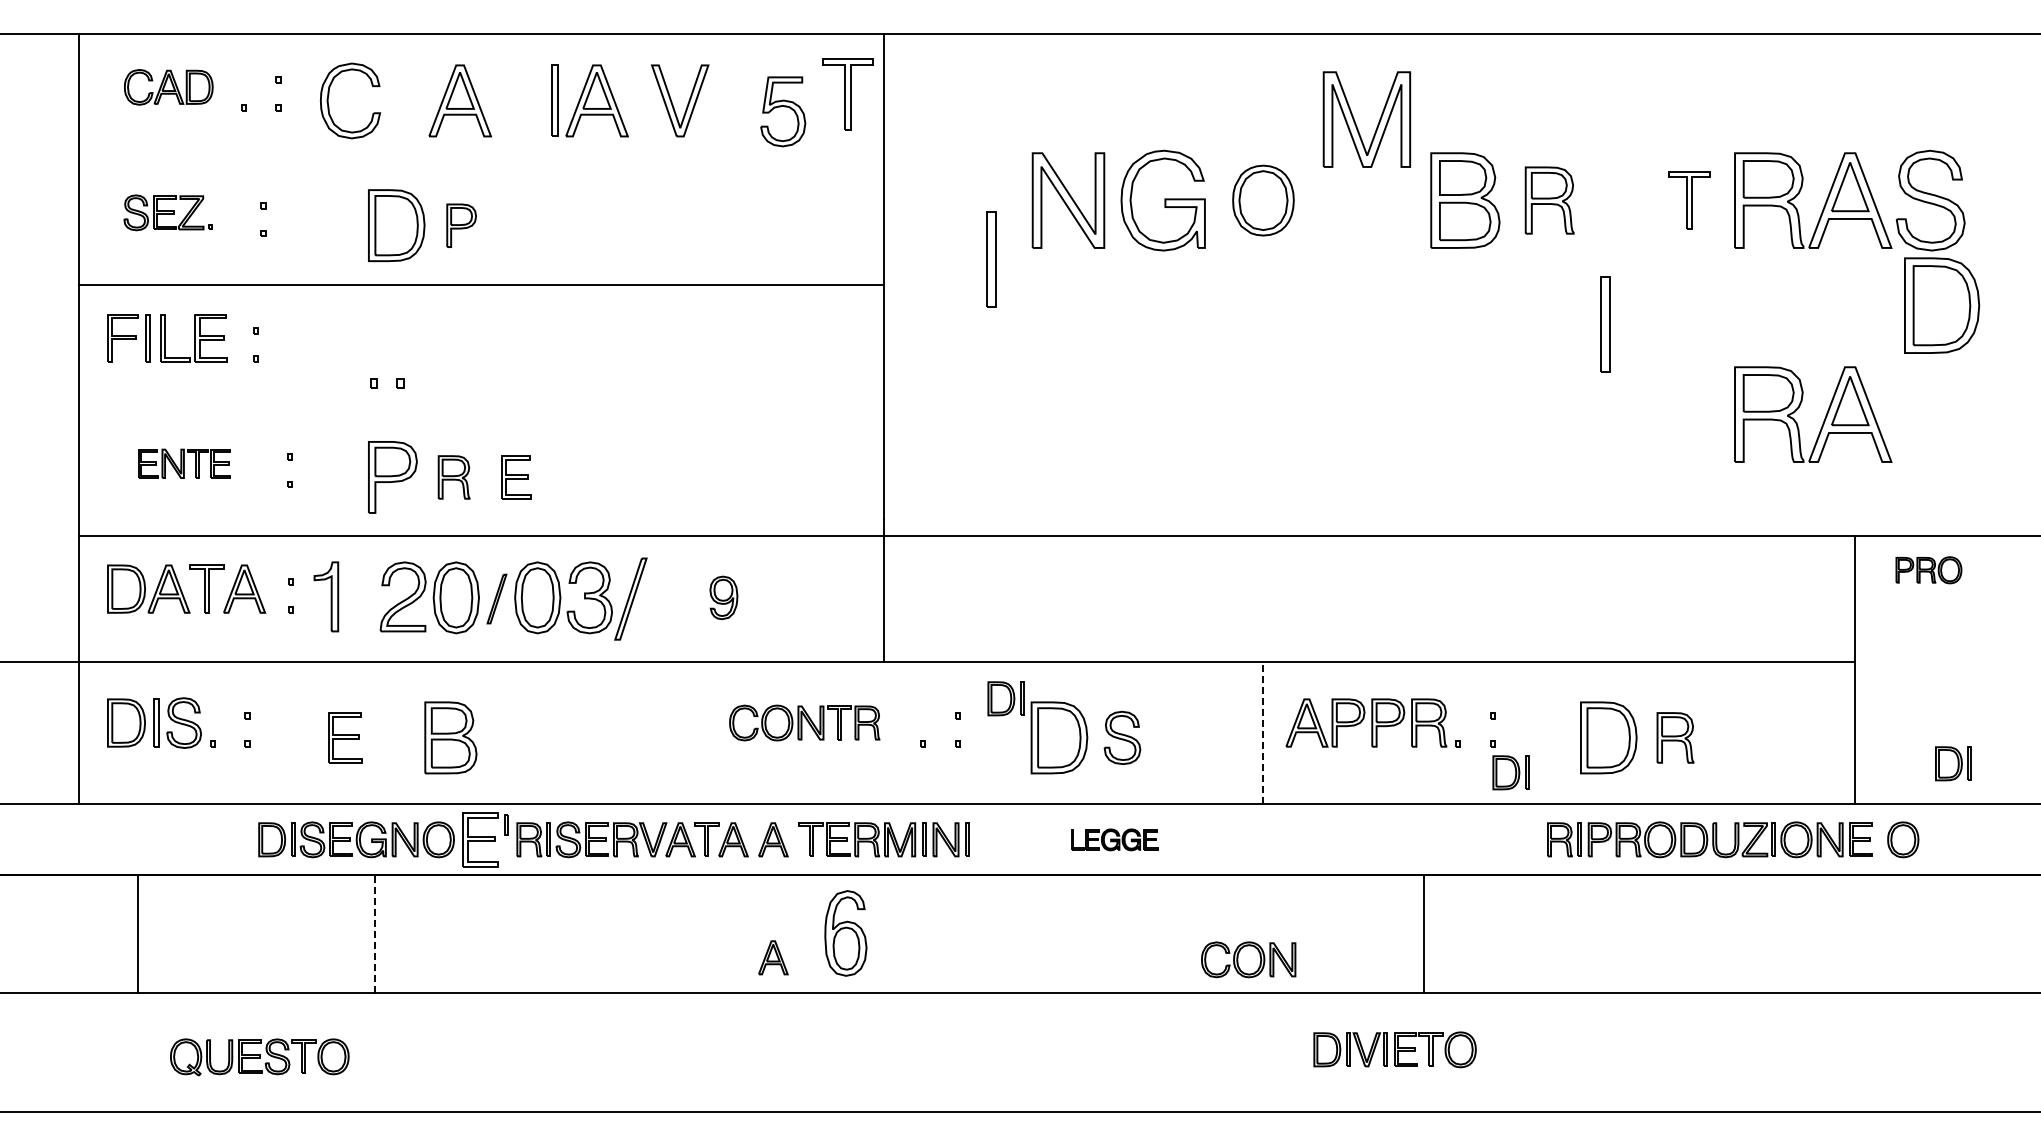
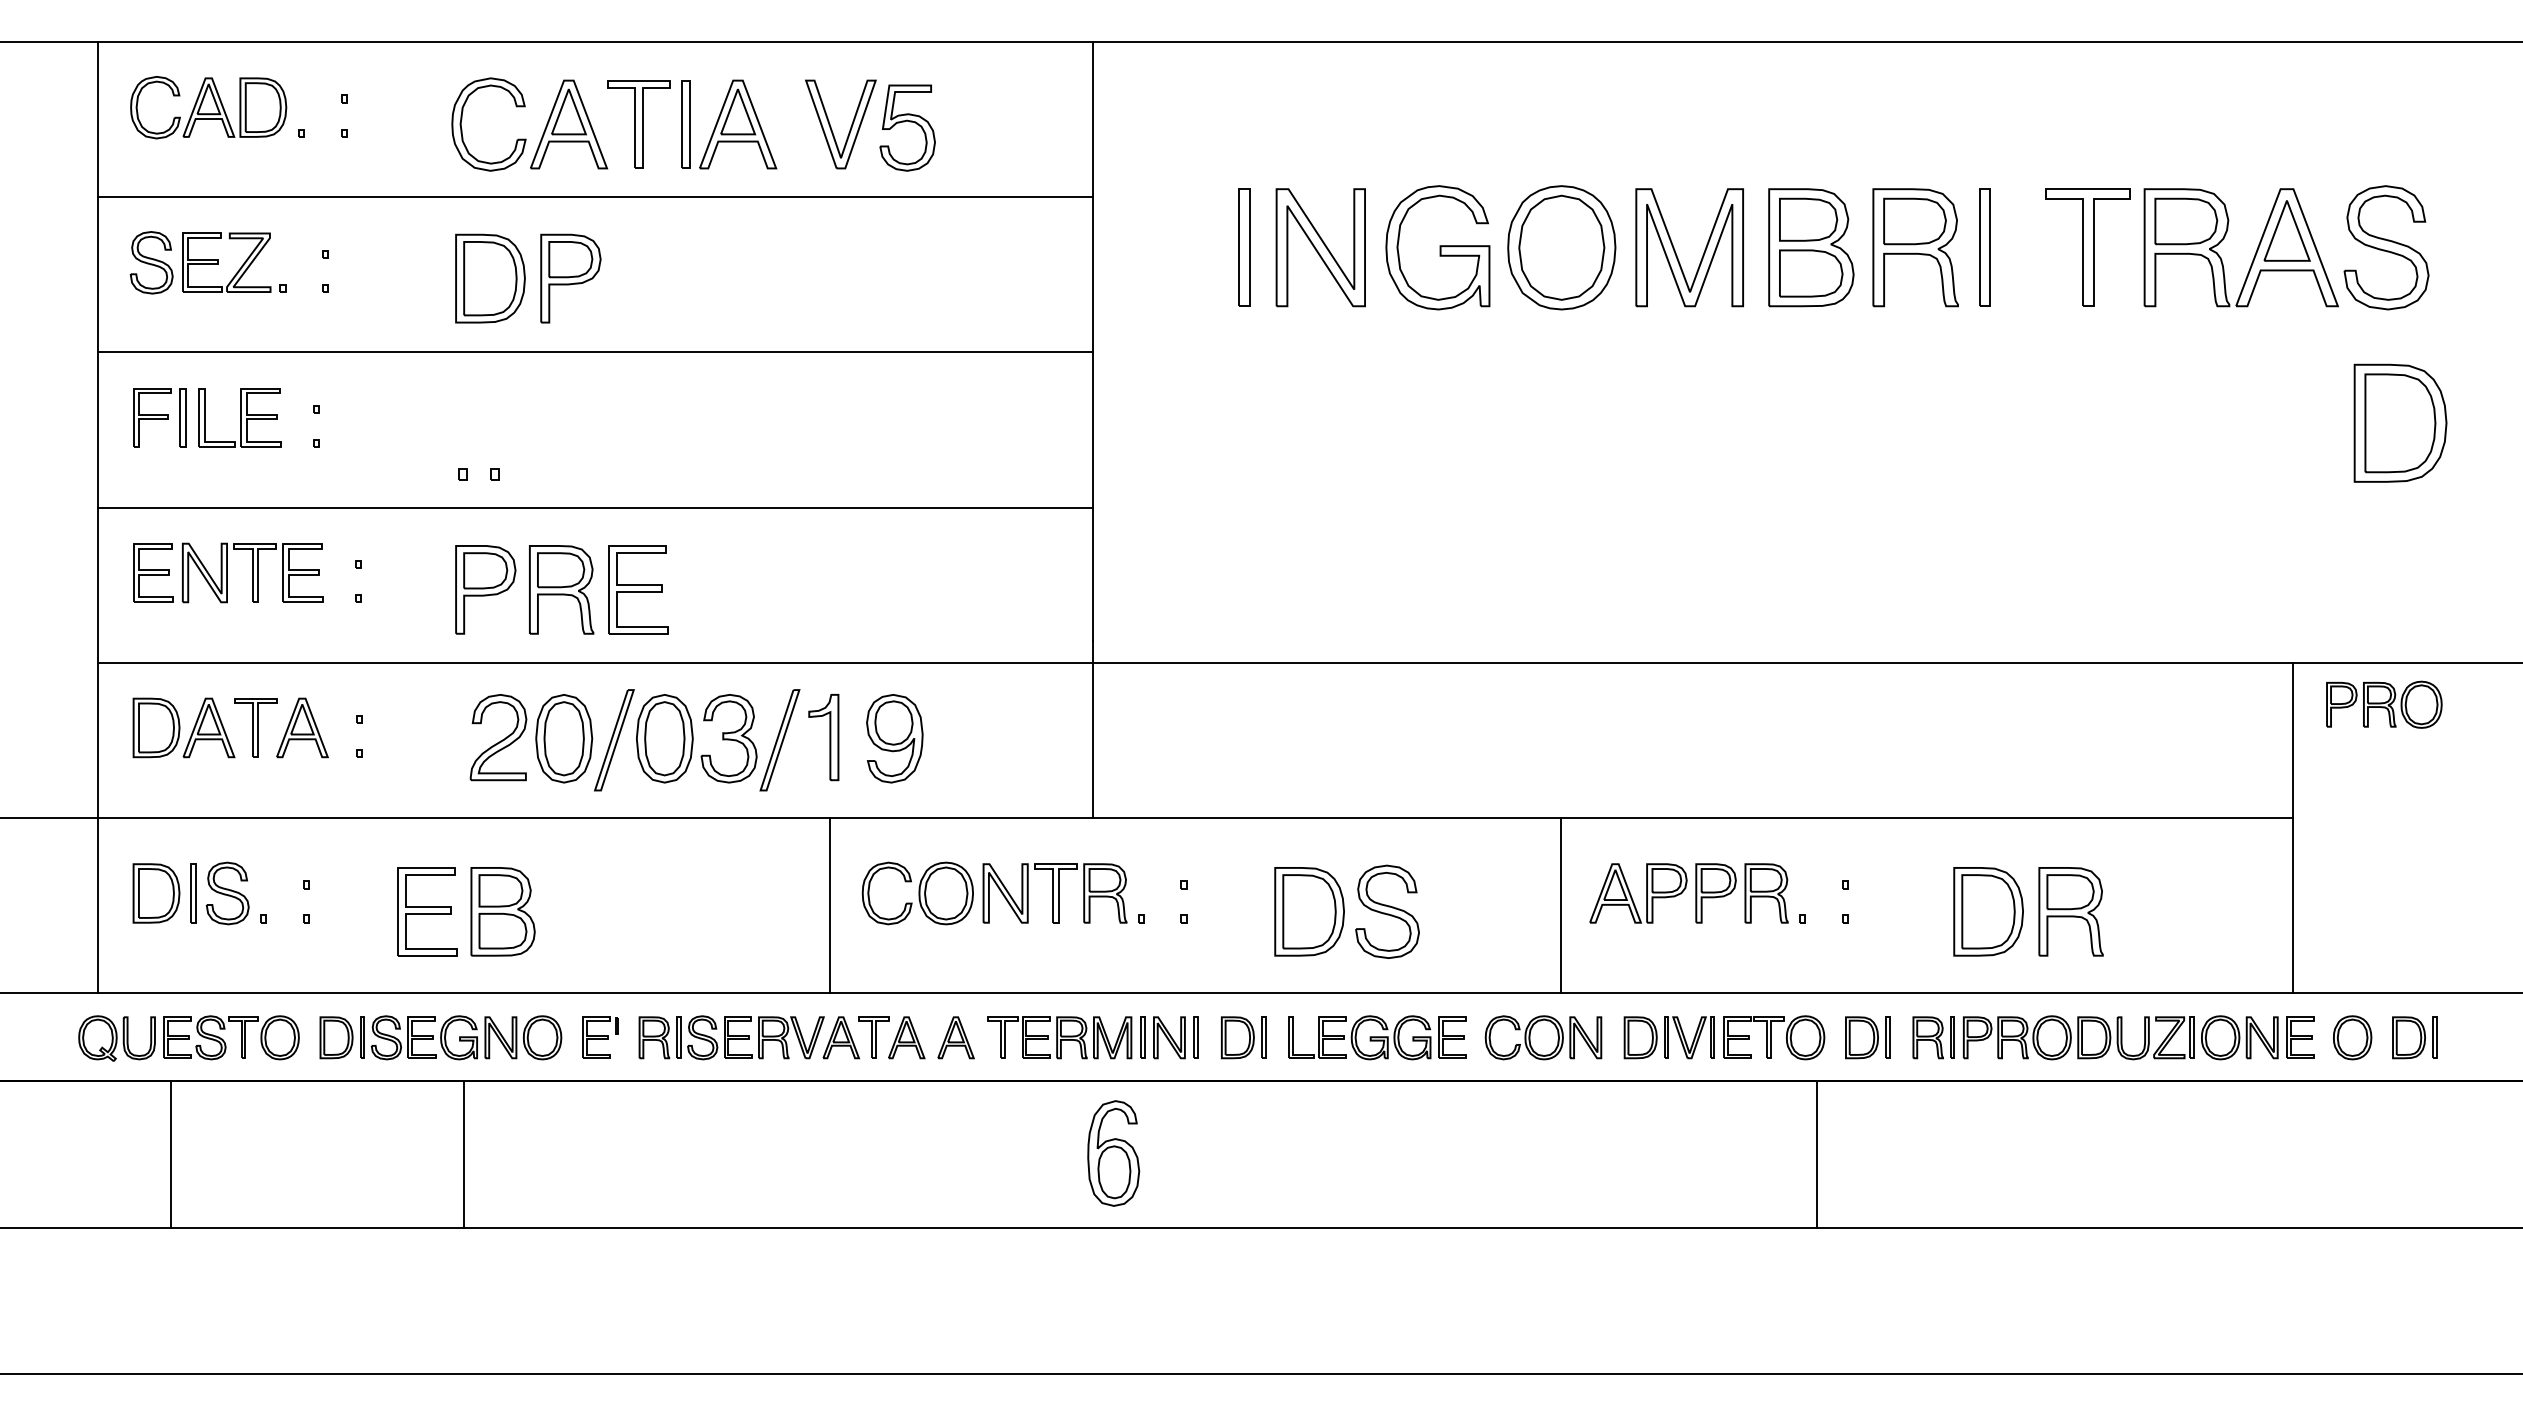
part: (168, 87) -> (208, 107), size x1.43
part: (847, 94) -> (638, 123), moved
part: (329, 95) -> (463, 117), moved
part: (783, 111) -> (908, 127), moved
part: (1356, 123) -> (1676, 252), moved
line: (481, 159) -> (595, 196), added
part: (1263, 200) -> (1561, 247), size x1.43
part: (1549, 200) -> (1915, 247), size x1.43
part: (1689, 200) -> (2088, 247), size x1.67
part: (167, 212) -> (207, 262), size x1.43
part: (461, 225) -> (570, 278), size x1.67
part: (991, 259) -> (1244, 247), moved
part: (1942, 305) -> (2401, 423), moved
part: (1605, 324) -> (1984, 247), moved
line: (481, 410) -> (595, 507), added
part: (1823, 420) -> (2254, 519), removed
part: (184, 463) -> (228, 572), size x1.67
part: (453, 477) -> (560, 589), size x1.67
part: (515, 477) -> (637, 589), size x1.67
part: (1928, 569) -> (2383, 703), size x1.43
part: (326, 596) -> (823, 737), moved
part: (723, 597) -> (894, 738), size x1.67
part: (496, 598) -> (613, 739), size x1.67
part: (1005, 698) -> (1242, 1037), moved
part: (804, 722) -> (994, 892), size x1.43
line: (670, 732) -> (828, 905), added
line: (1262, 732) -> (1560, 905), dashed -> solid
part: (345, 737) -> (427, 911), size x1.43
part: (450, 737) -> (502, 911), moved
part: (1122, 737) -> (1387, 911), size x1.43
part: (1675, 737) -> (2071, 911), size x1.43
part: (1953, 763) -> (2414, 1037), moved
part: (1510, 772) -> (1867, 1037), moved
part: (485, 839) -> (600, 1037), size x0.62
part: (1114, 839) -> (1377, 1037), size x1.67
line: (375, 933) -> (464, 1153), dashed -> solid
part: (845, 933) -> (1113, 1153), moved
line: (1424, 933) -> (1817, 1153), moved
part: (773, 957) -> (956, 1183), removed
part: (1248, 959) -> (1543, 1037), moved
part: (1394, 1049) -> (1723, 1037), moved
part: (259, 1057) -> (188, 1038), moved

